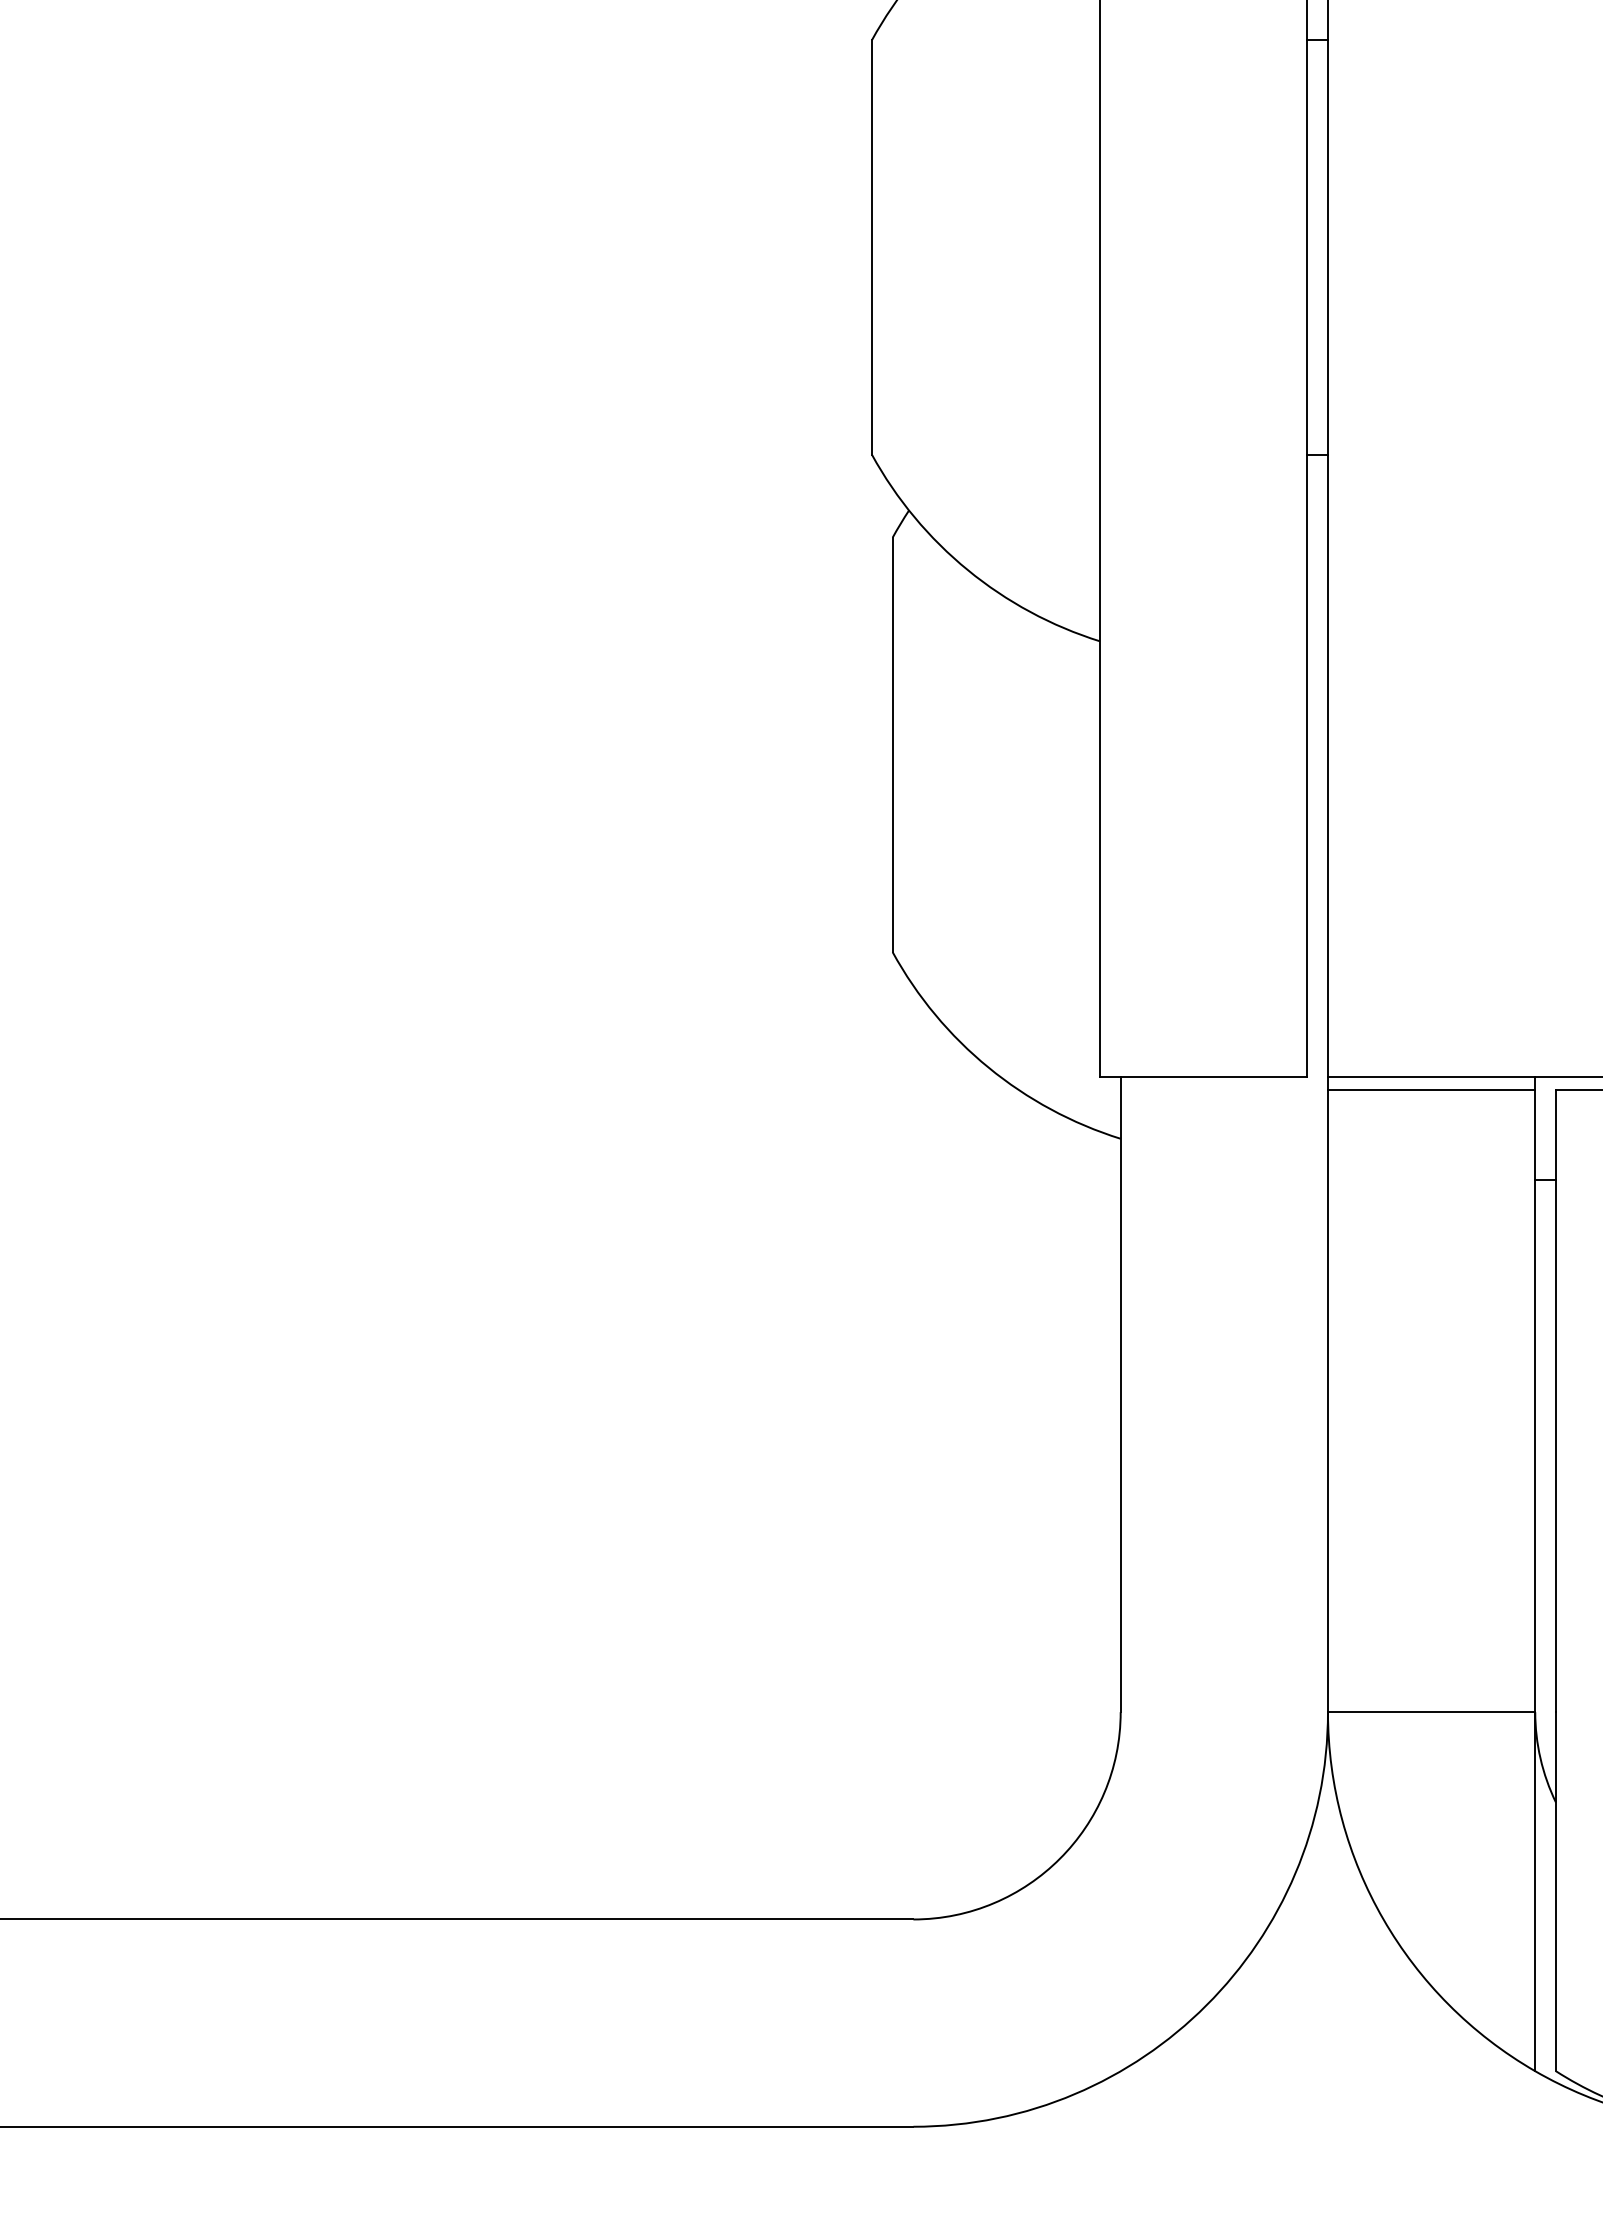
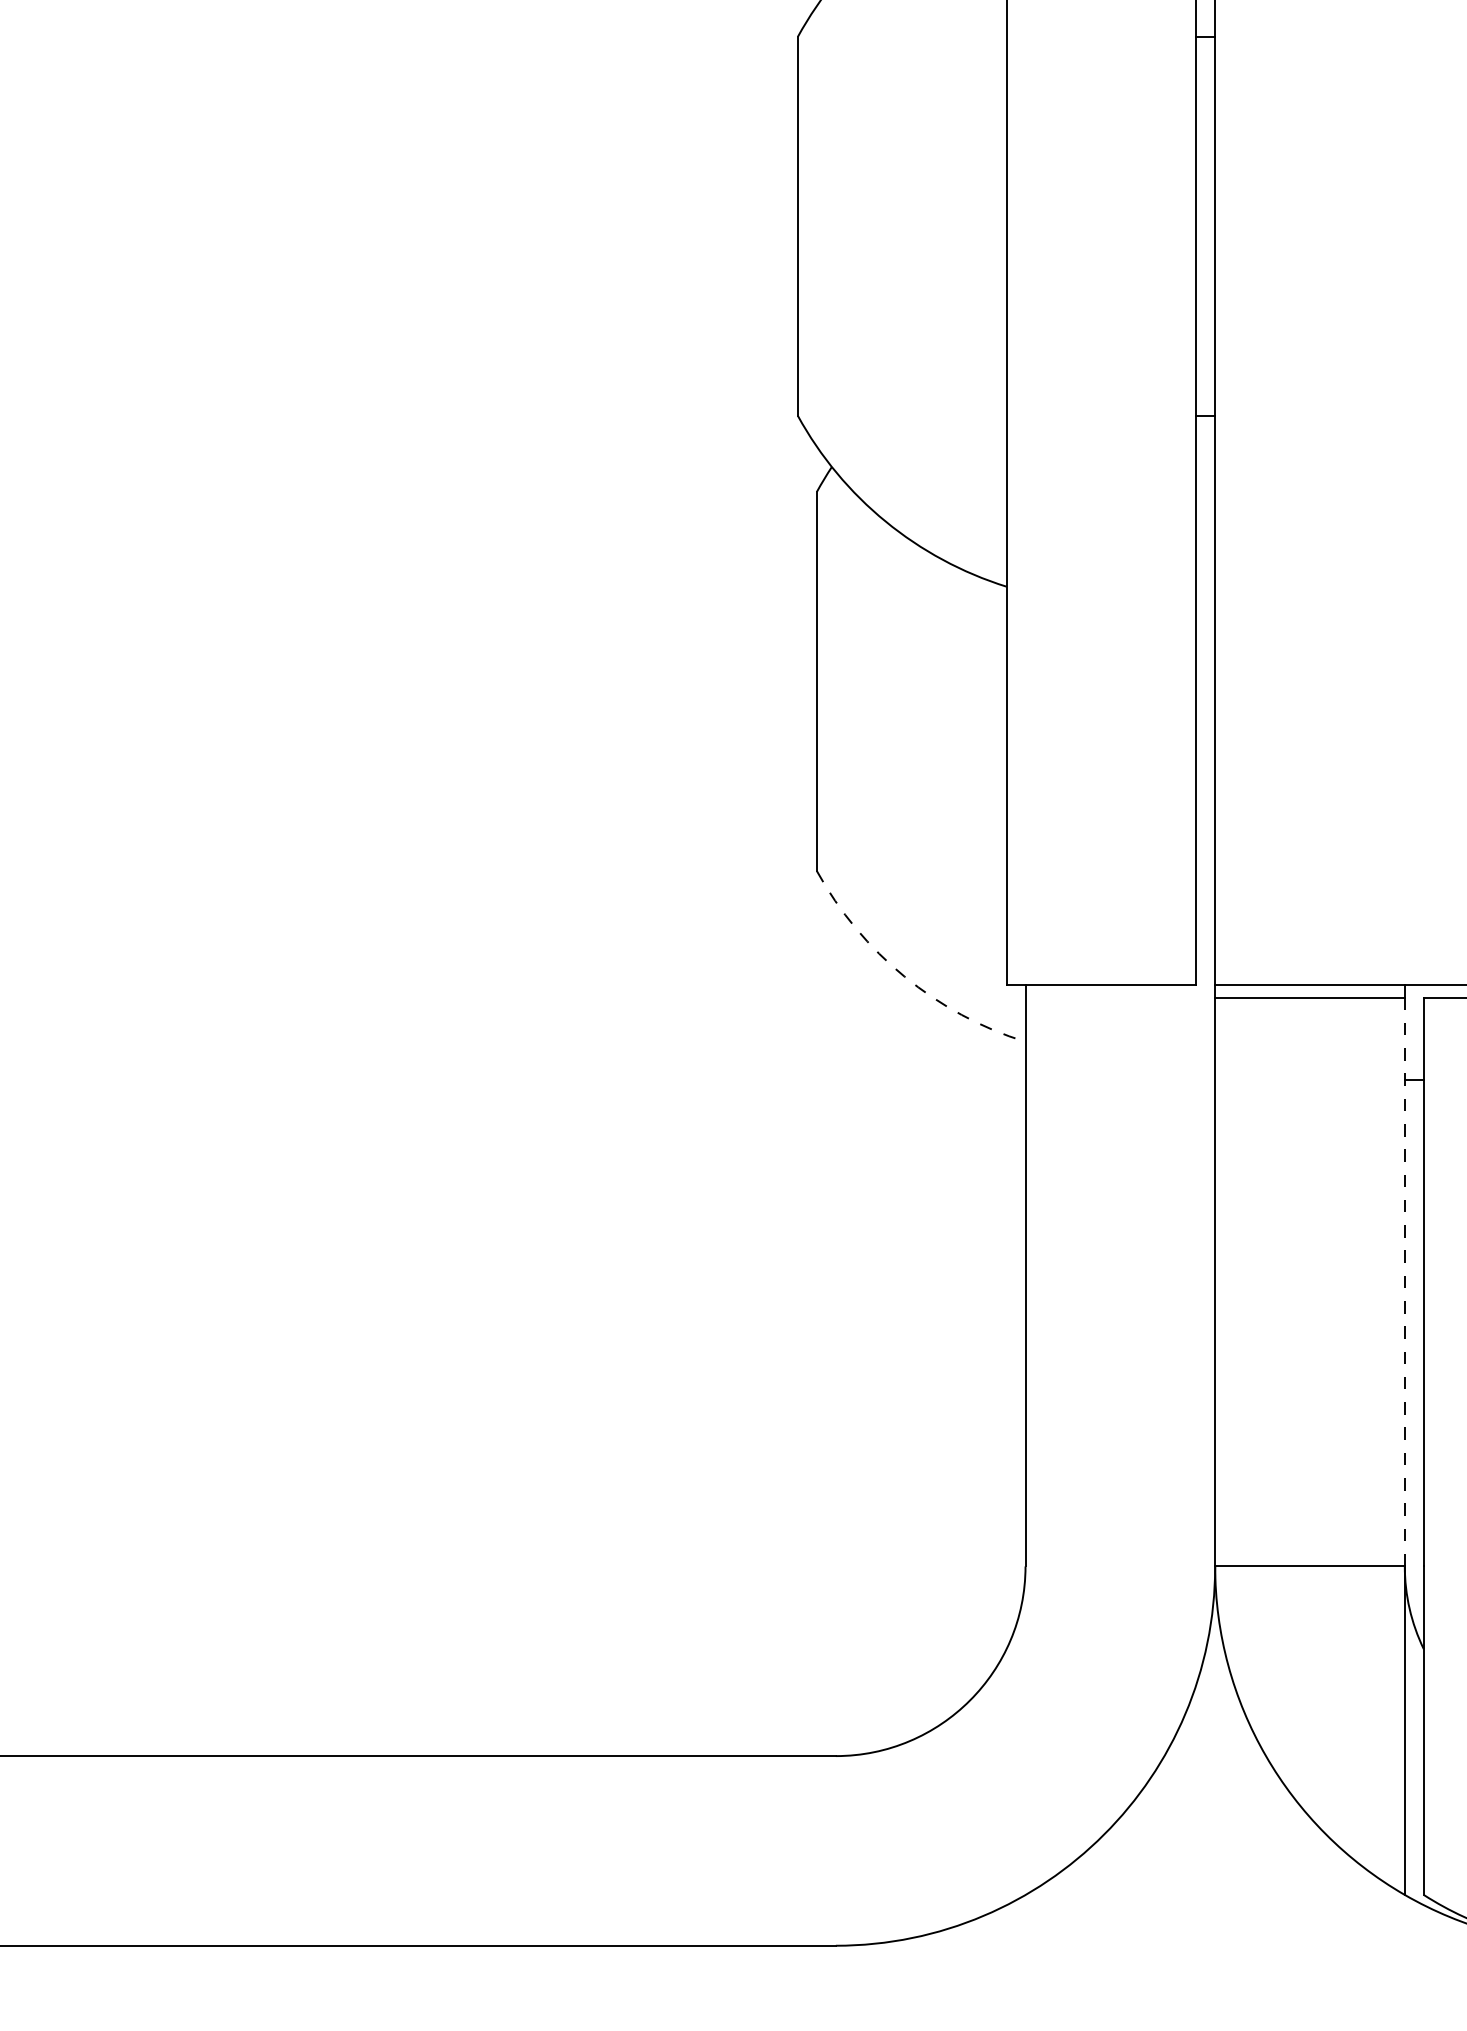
arc: (988, 1067) -> (904, 976), solid -> dashed
line: (1534, 1400) -> (1404, 1281), solid -> dashed

